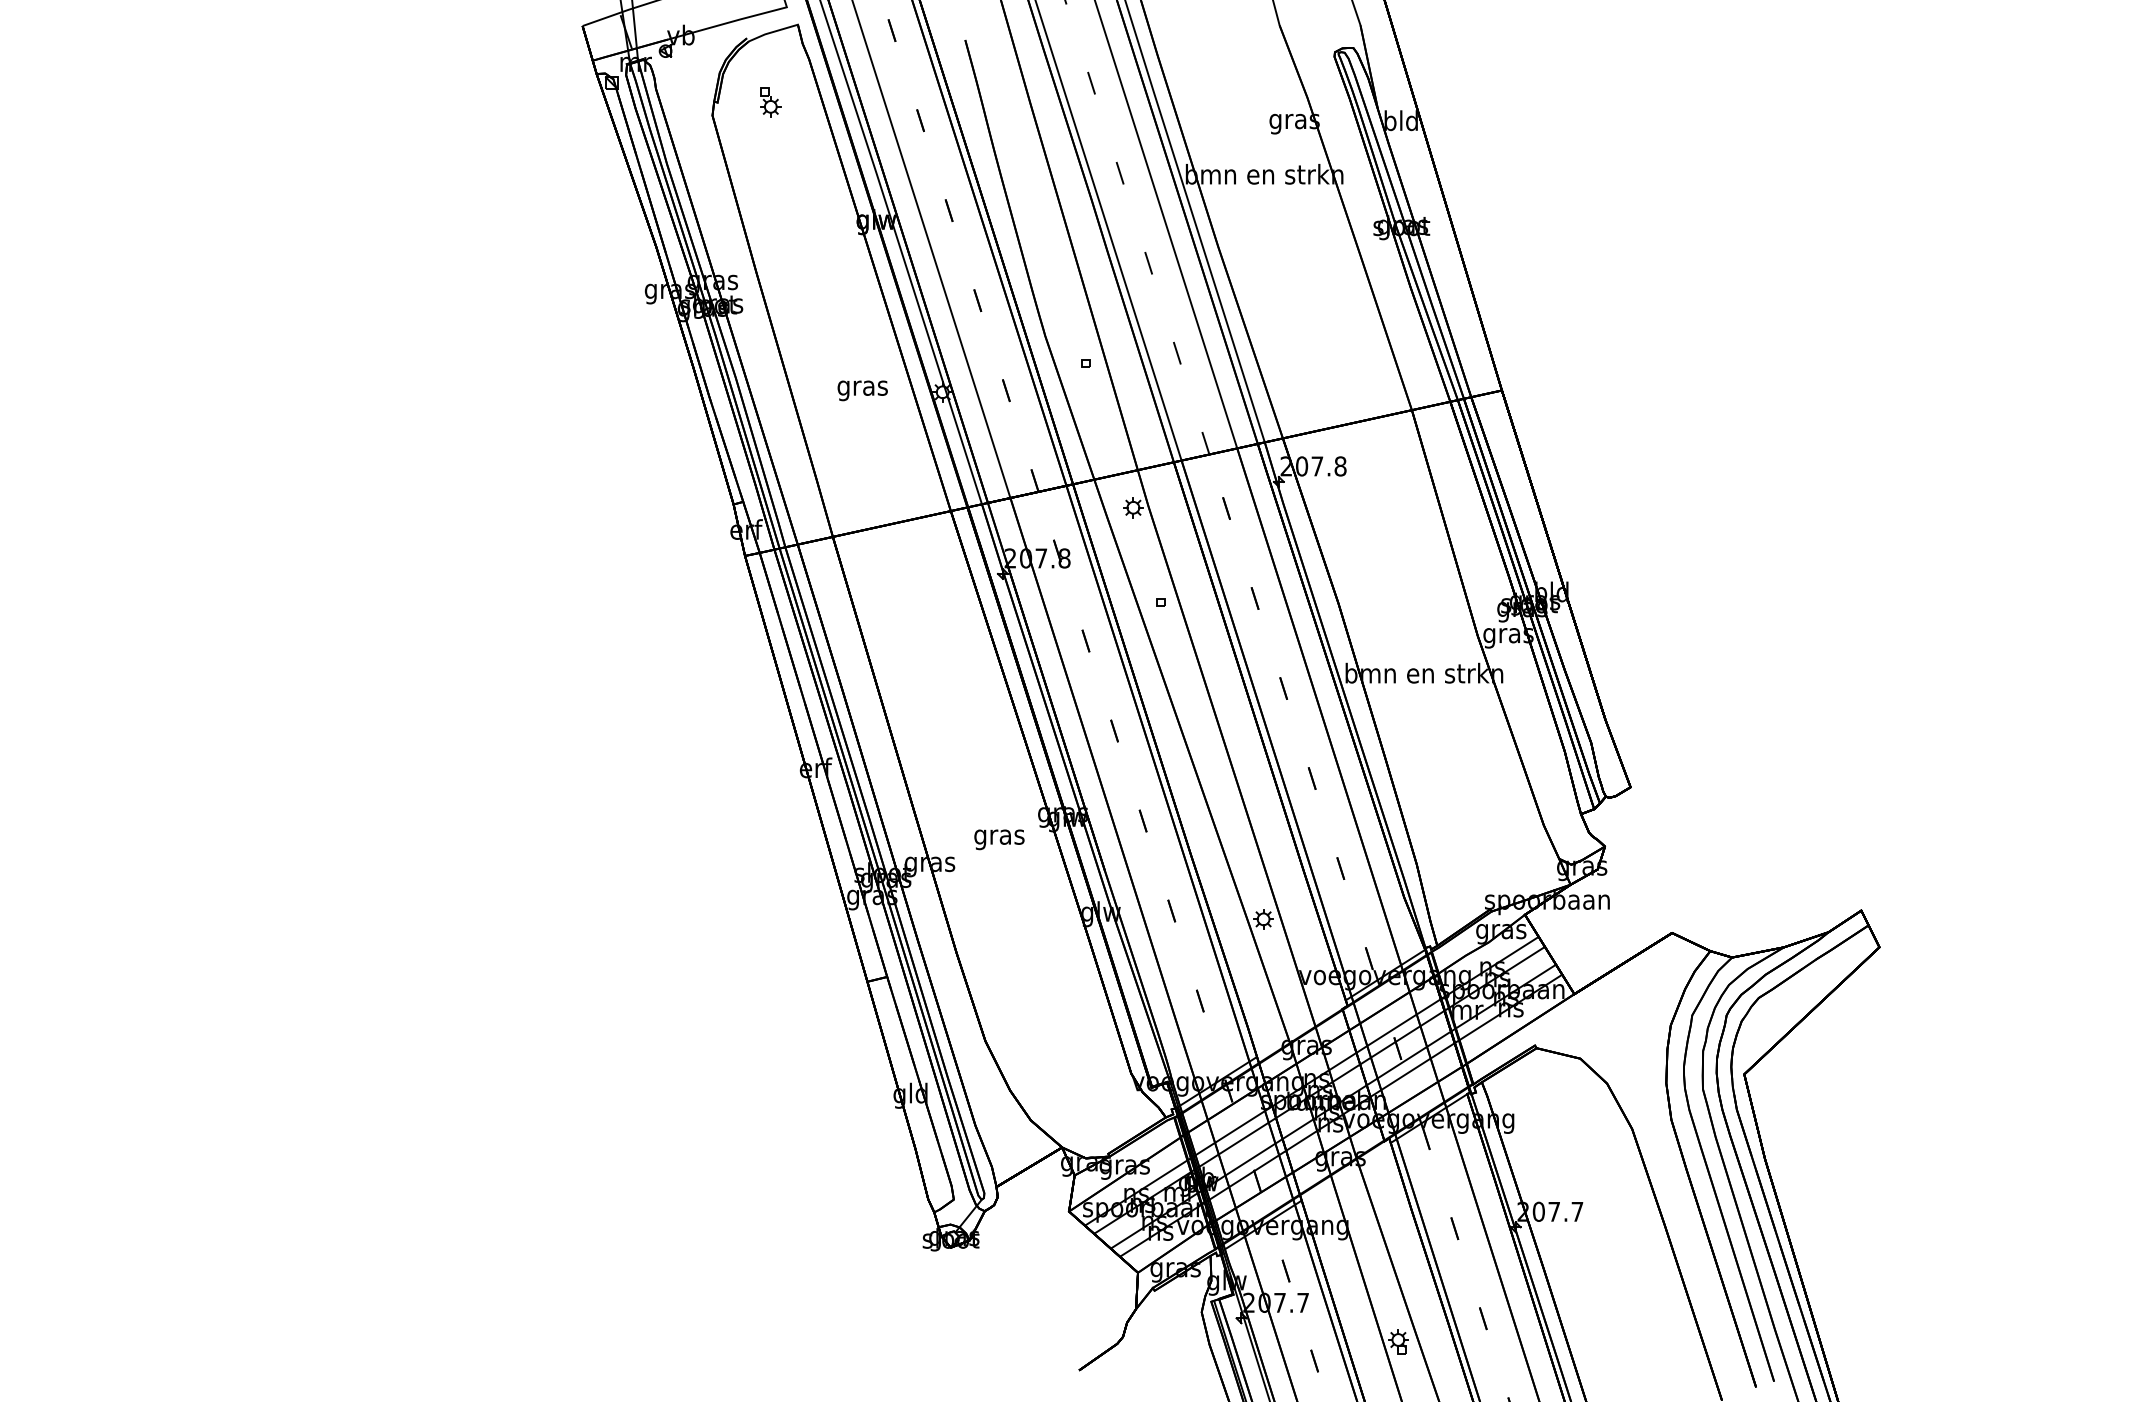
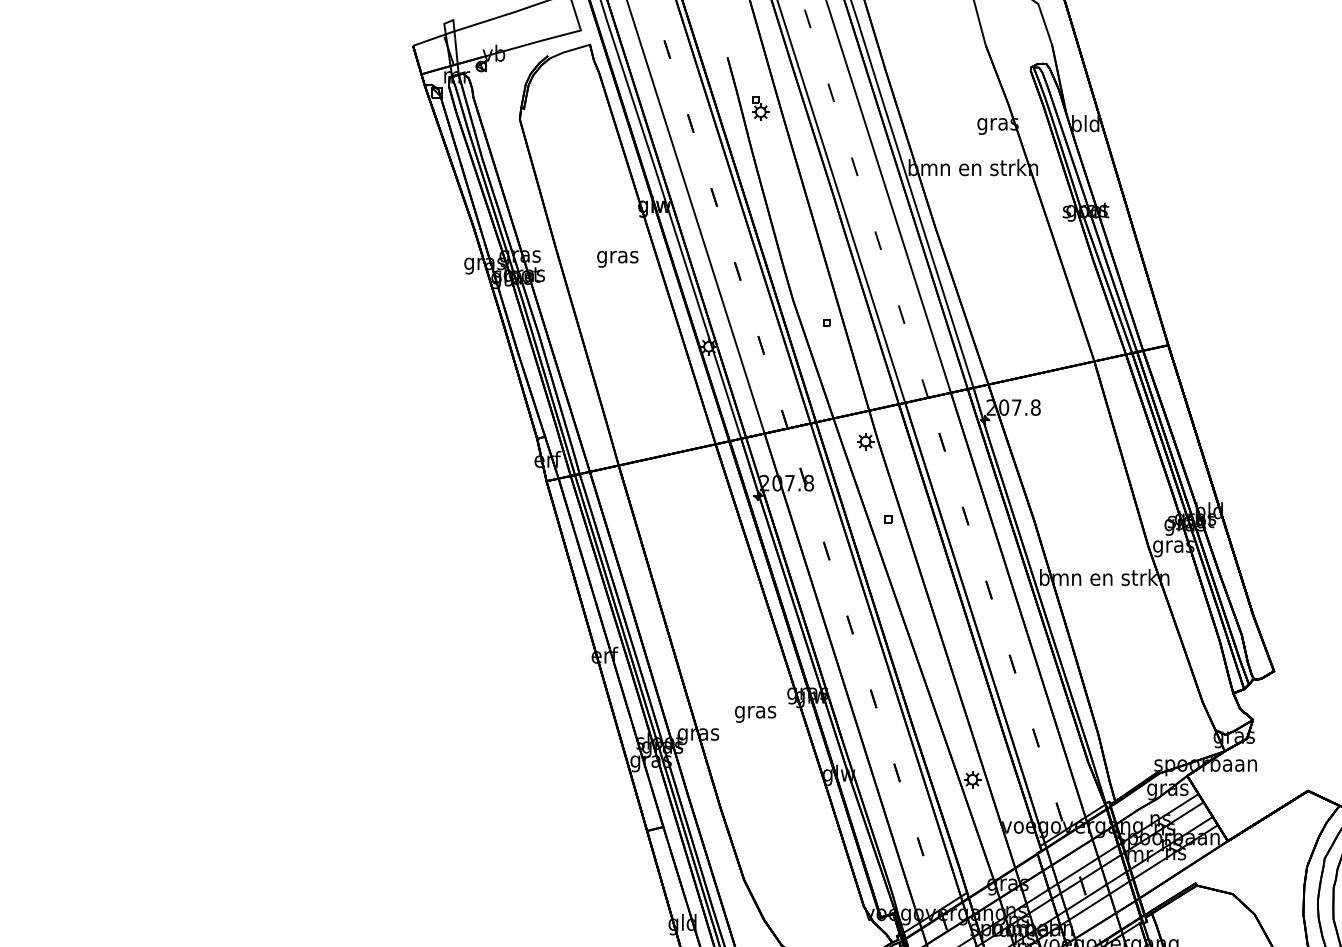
part: (770, 102) -> (760, 108), moved
text: (862, 390) -> (617, 258), moved

